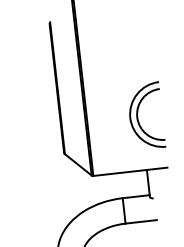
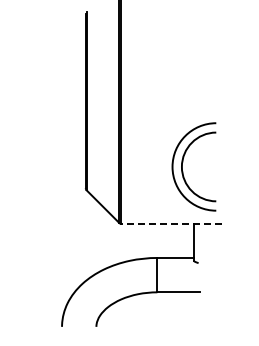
part: (138, 113) -> (183, 162), moved
line: (130, 171) -> (171, 223), solid -> dashed

